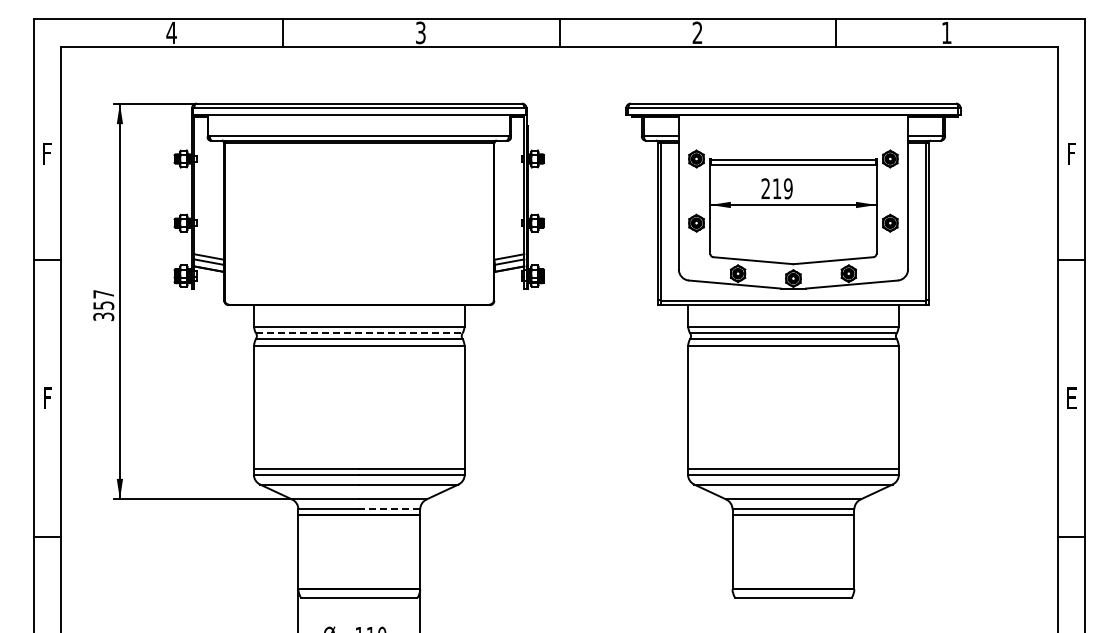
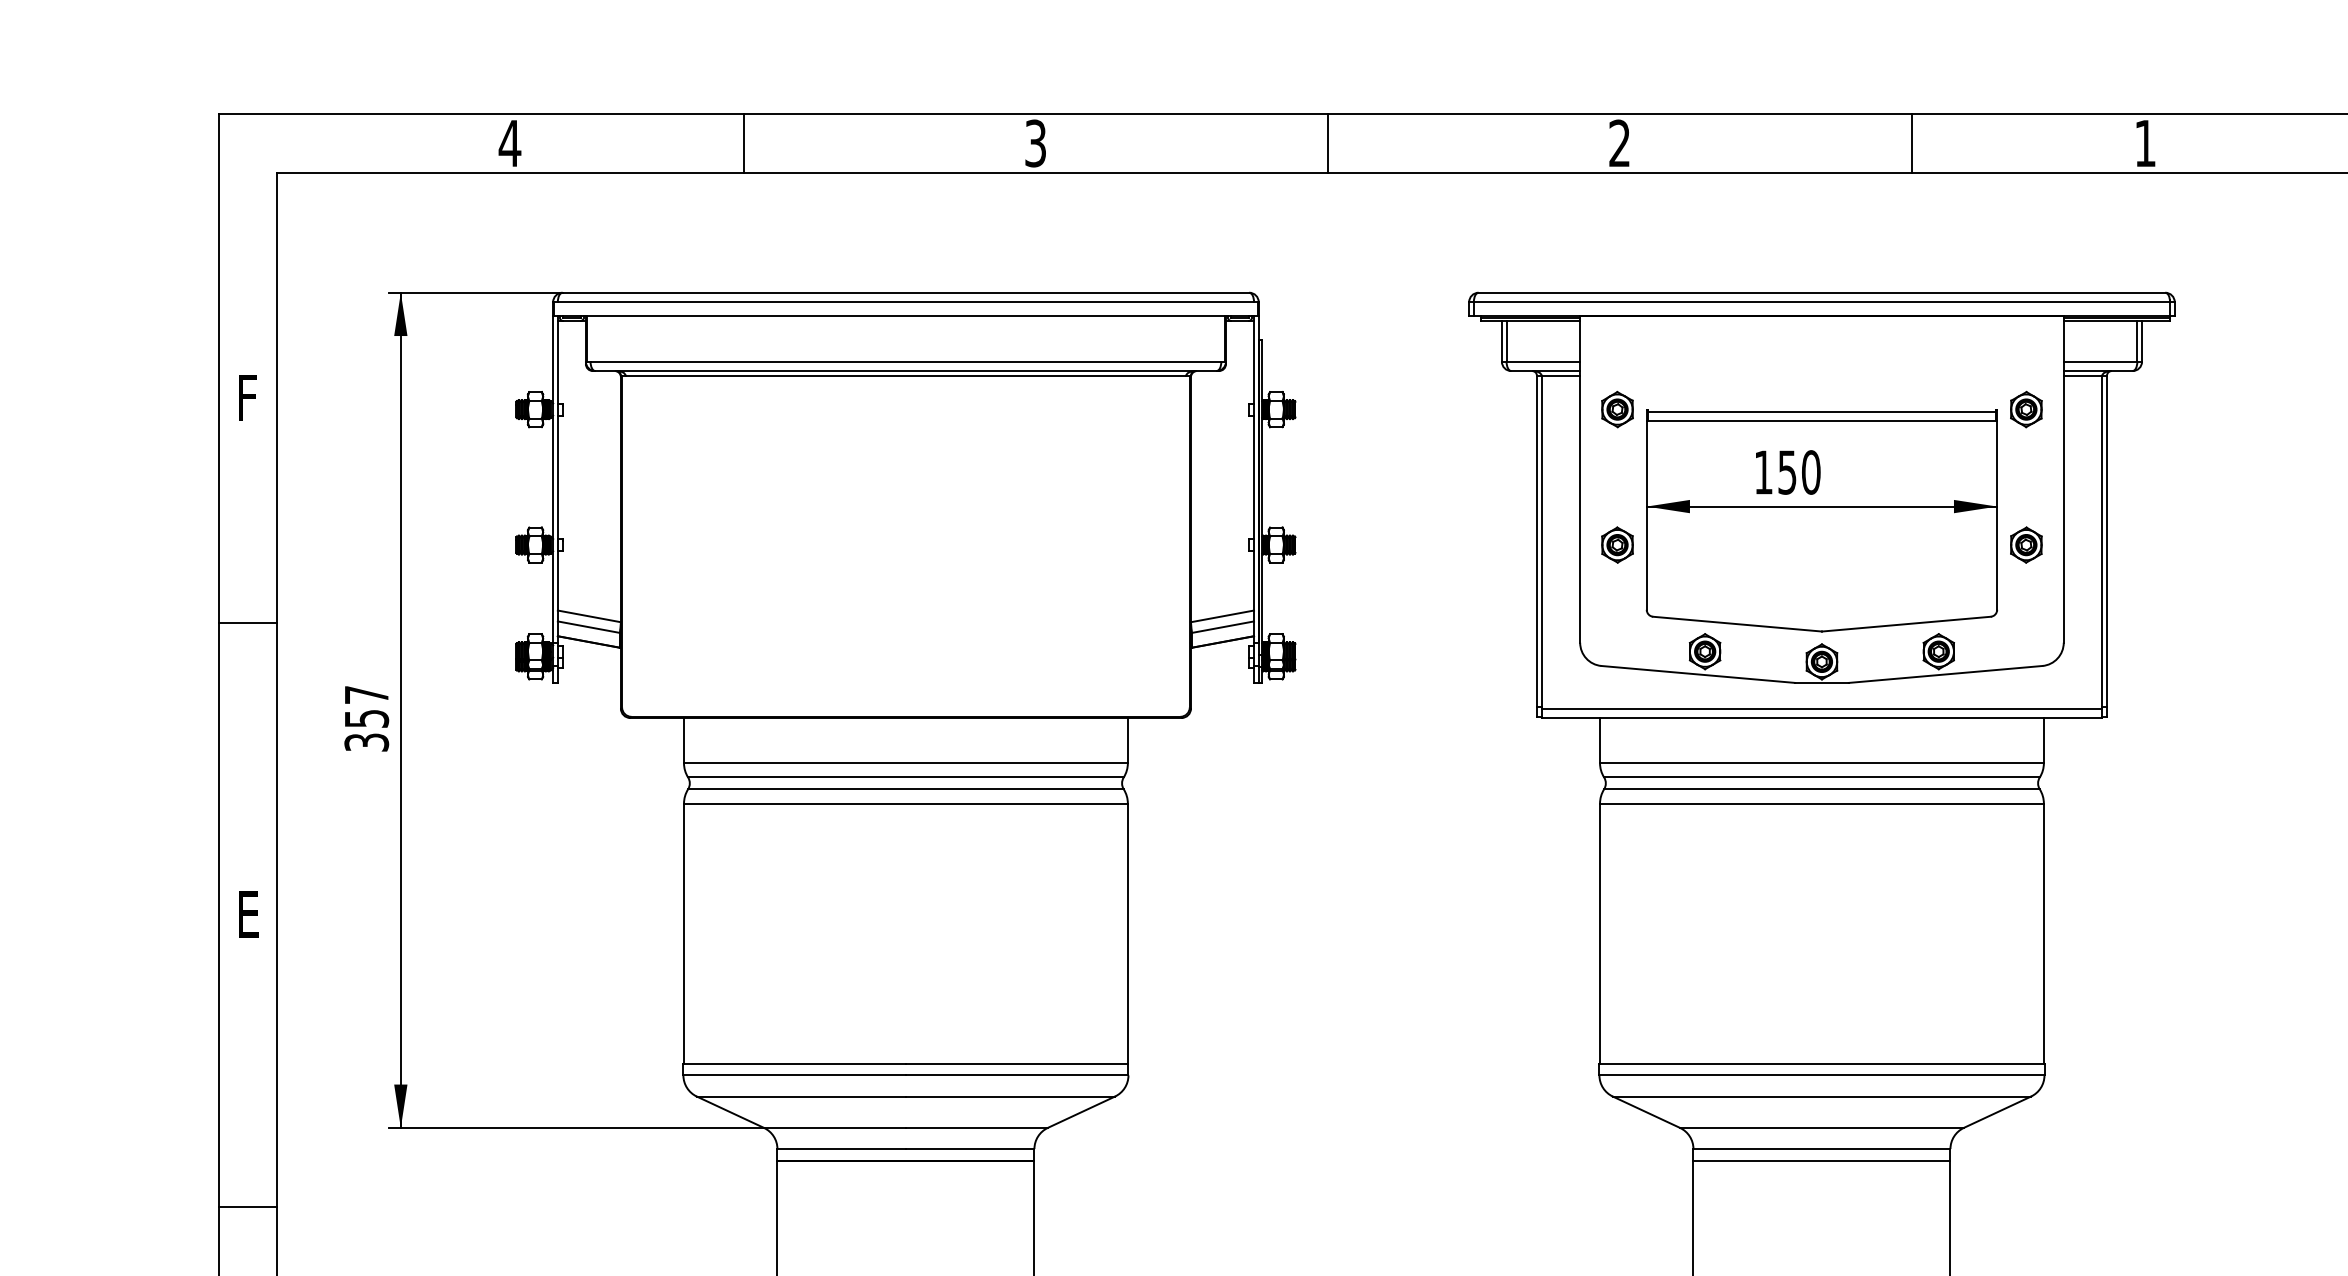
text: (776, 188) -> (1786, 471), 219 -> 150
line: (359, 333) -> (906, 777), dashed -> solid
text: (47, 397) -> (248, 912), F -> E
line: (389, 509) -> (969, 1149), dashed -> solid

